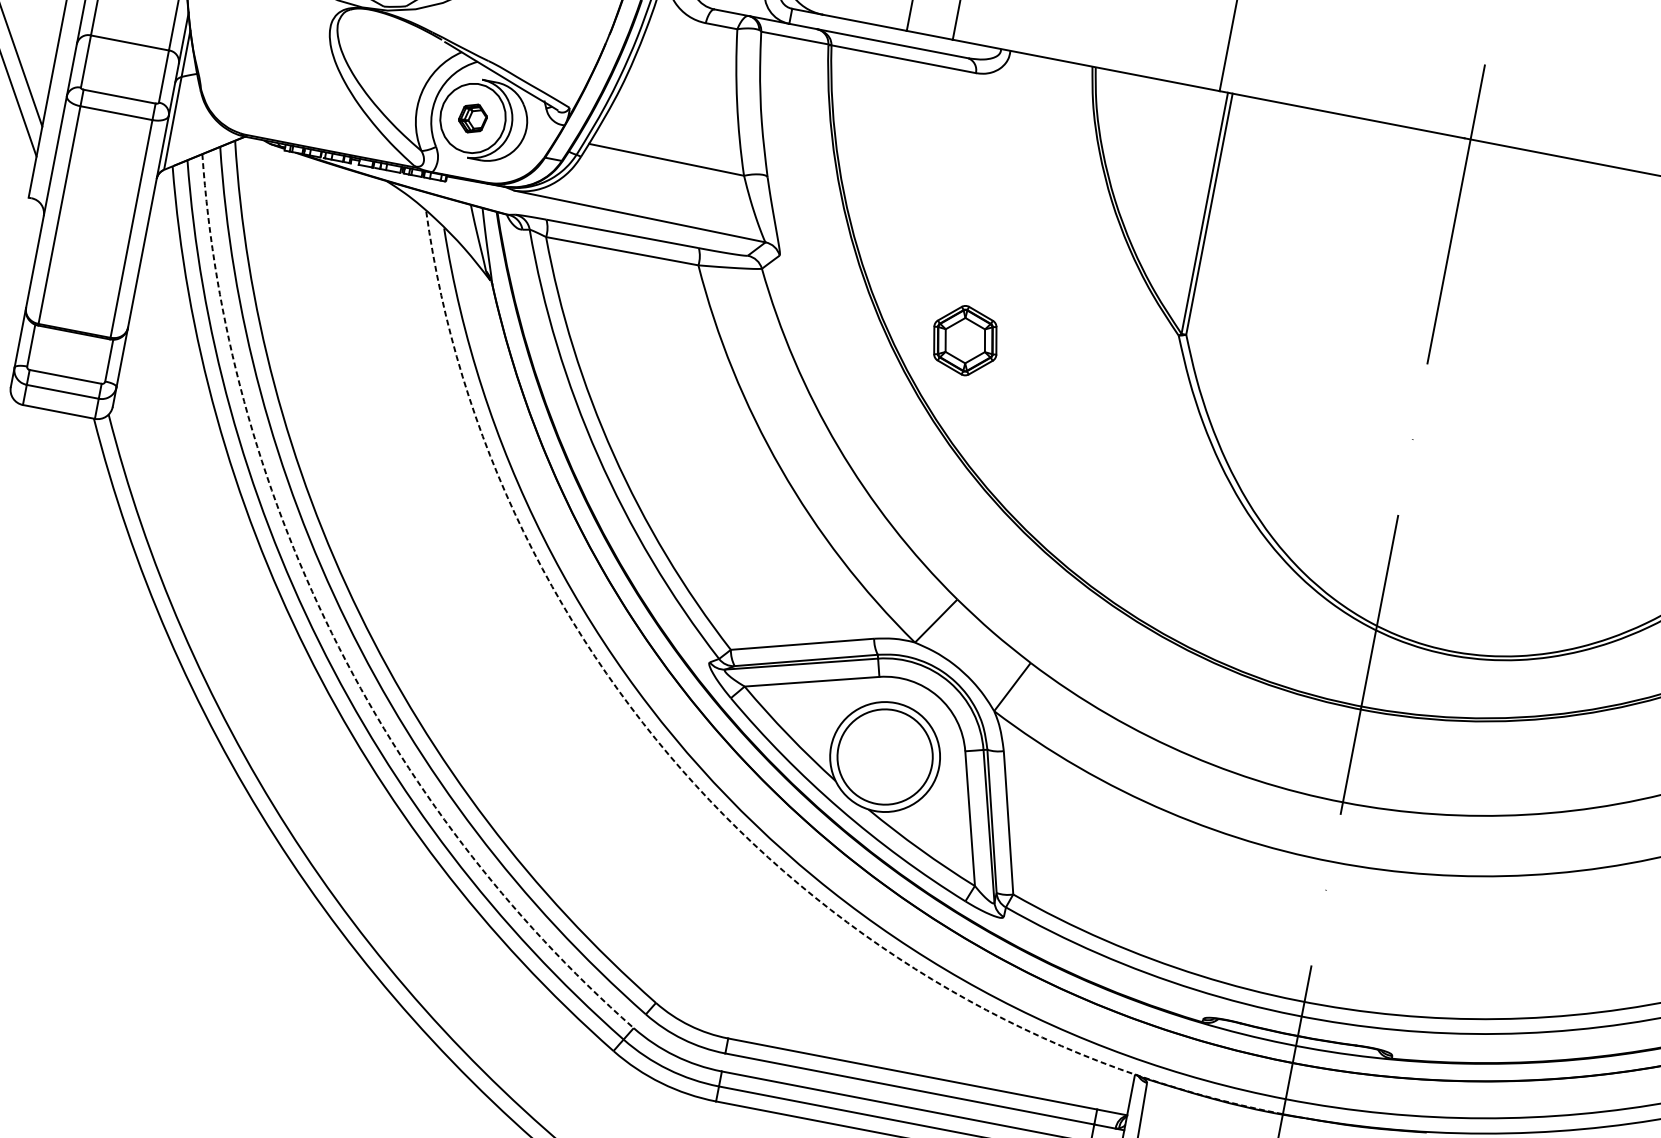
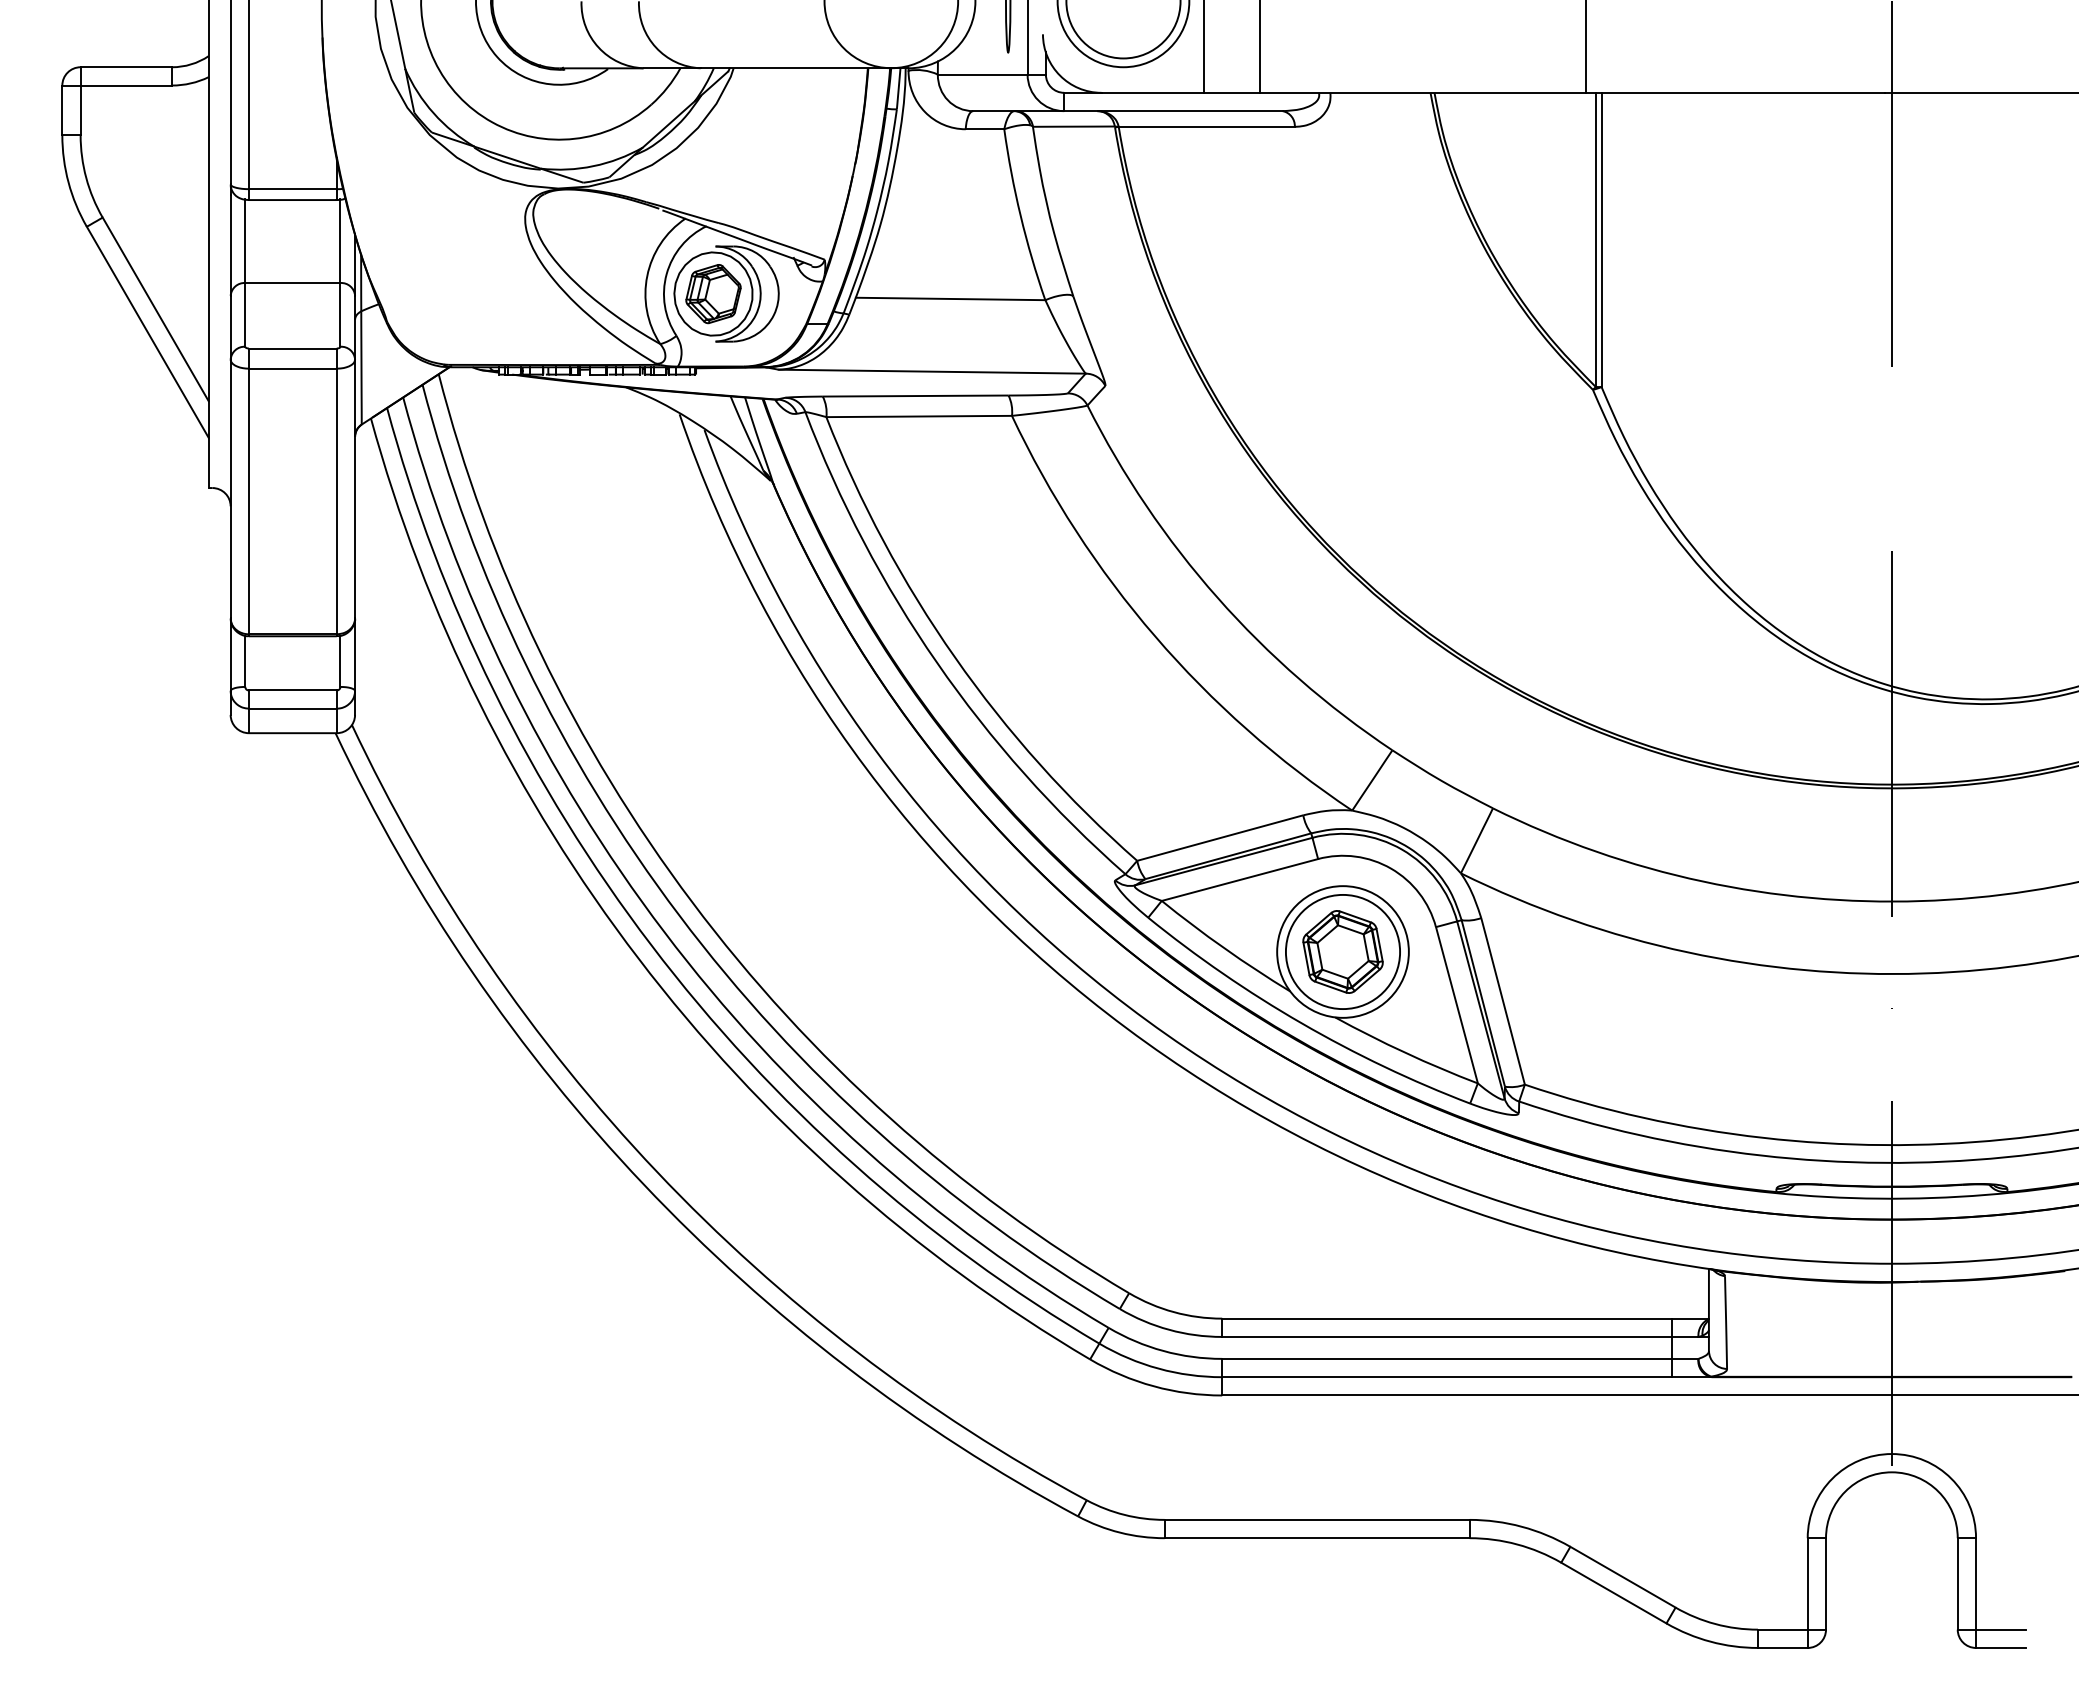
part: (472, 118) -> (713, 294), size x1.67
part: (964, 340) -> (1342, 951), moved
arc: (332, 633) -> (664, 932), dashed -> solid
arc: (709, 800) -> (1146, 1042), dashed -> solid

